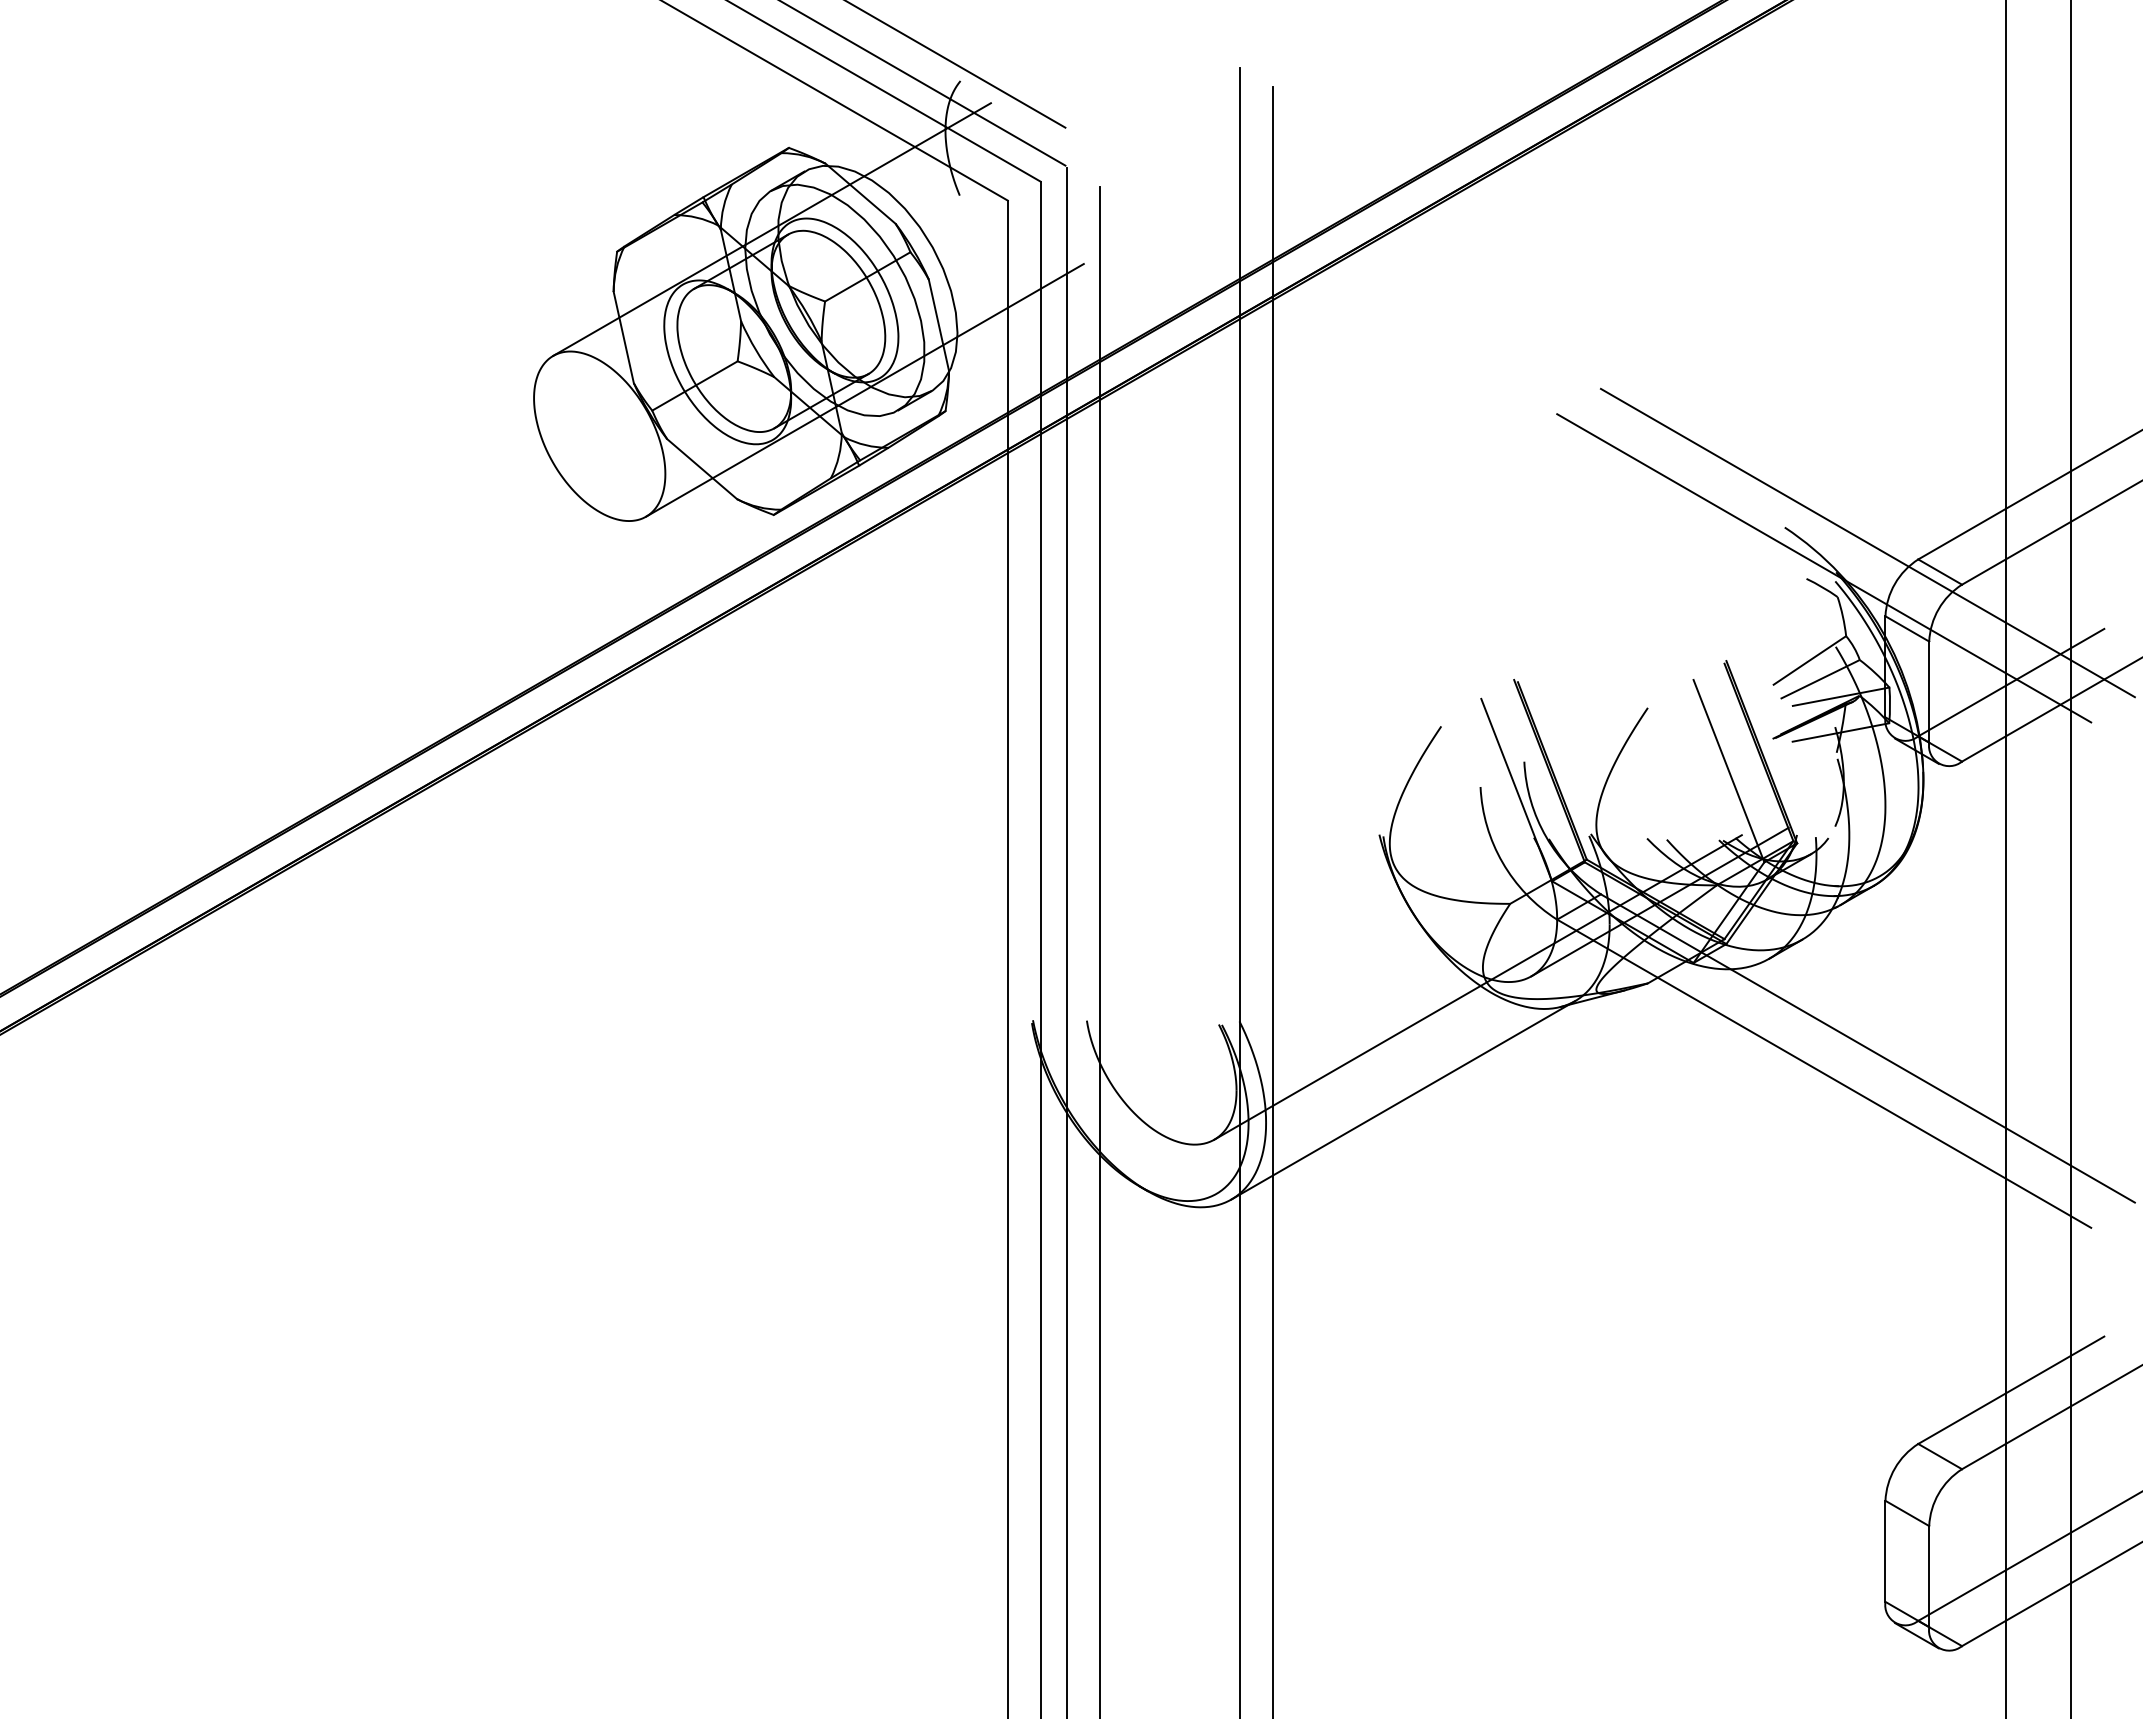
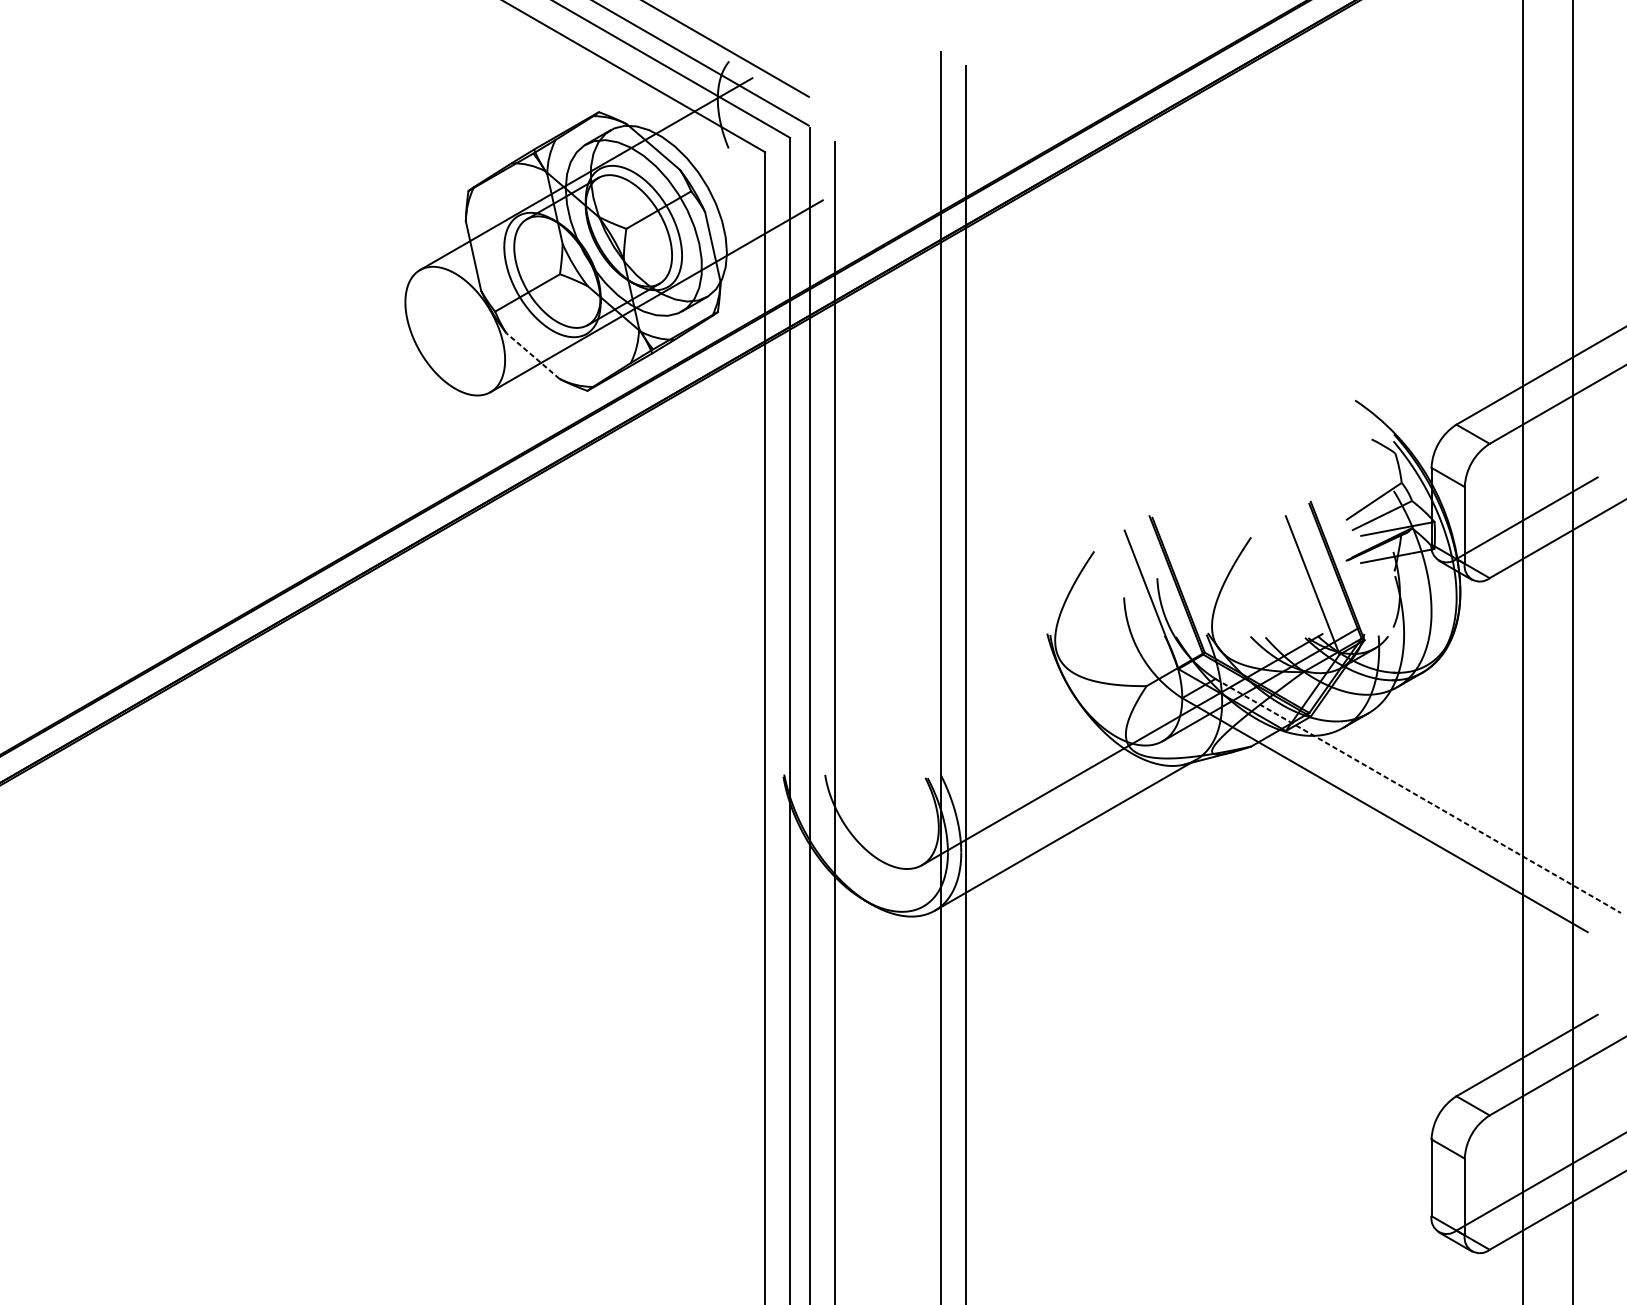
line: (701, 468) -> (532, 355), solid -> dashed
line: (1867, 542) -> (1417, 411), removed
line: (1824, 568) -> (1385, 431), removed
line: (1868, 1048) -> (1418, 796), solid -> dashed

